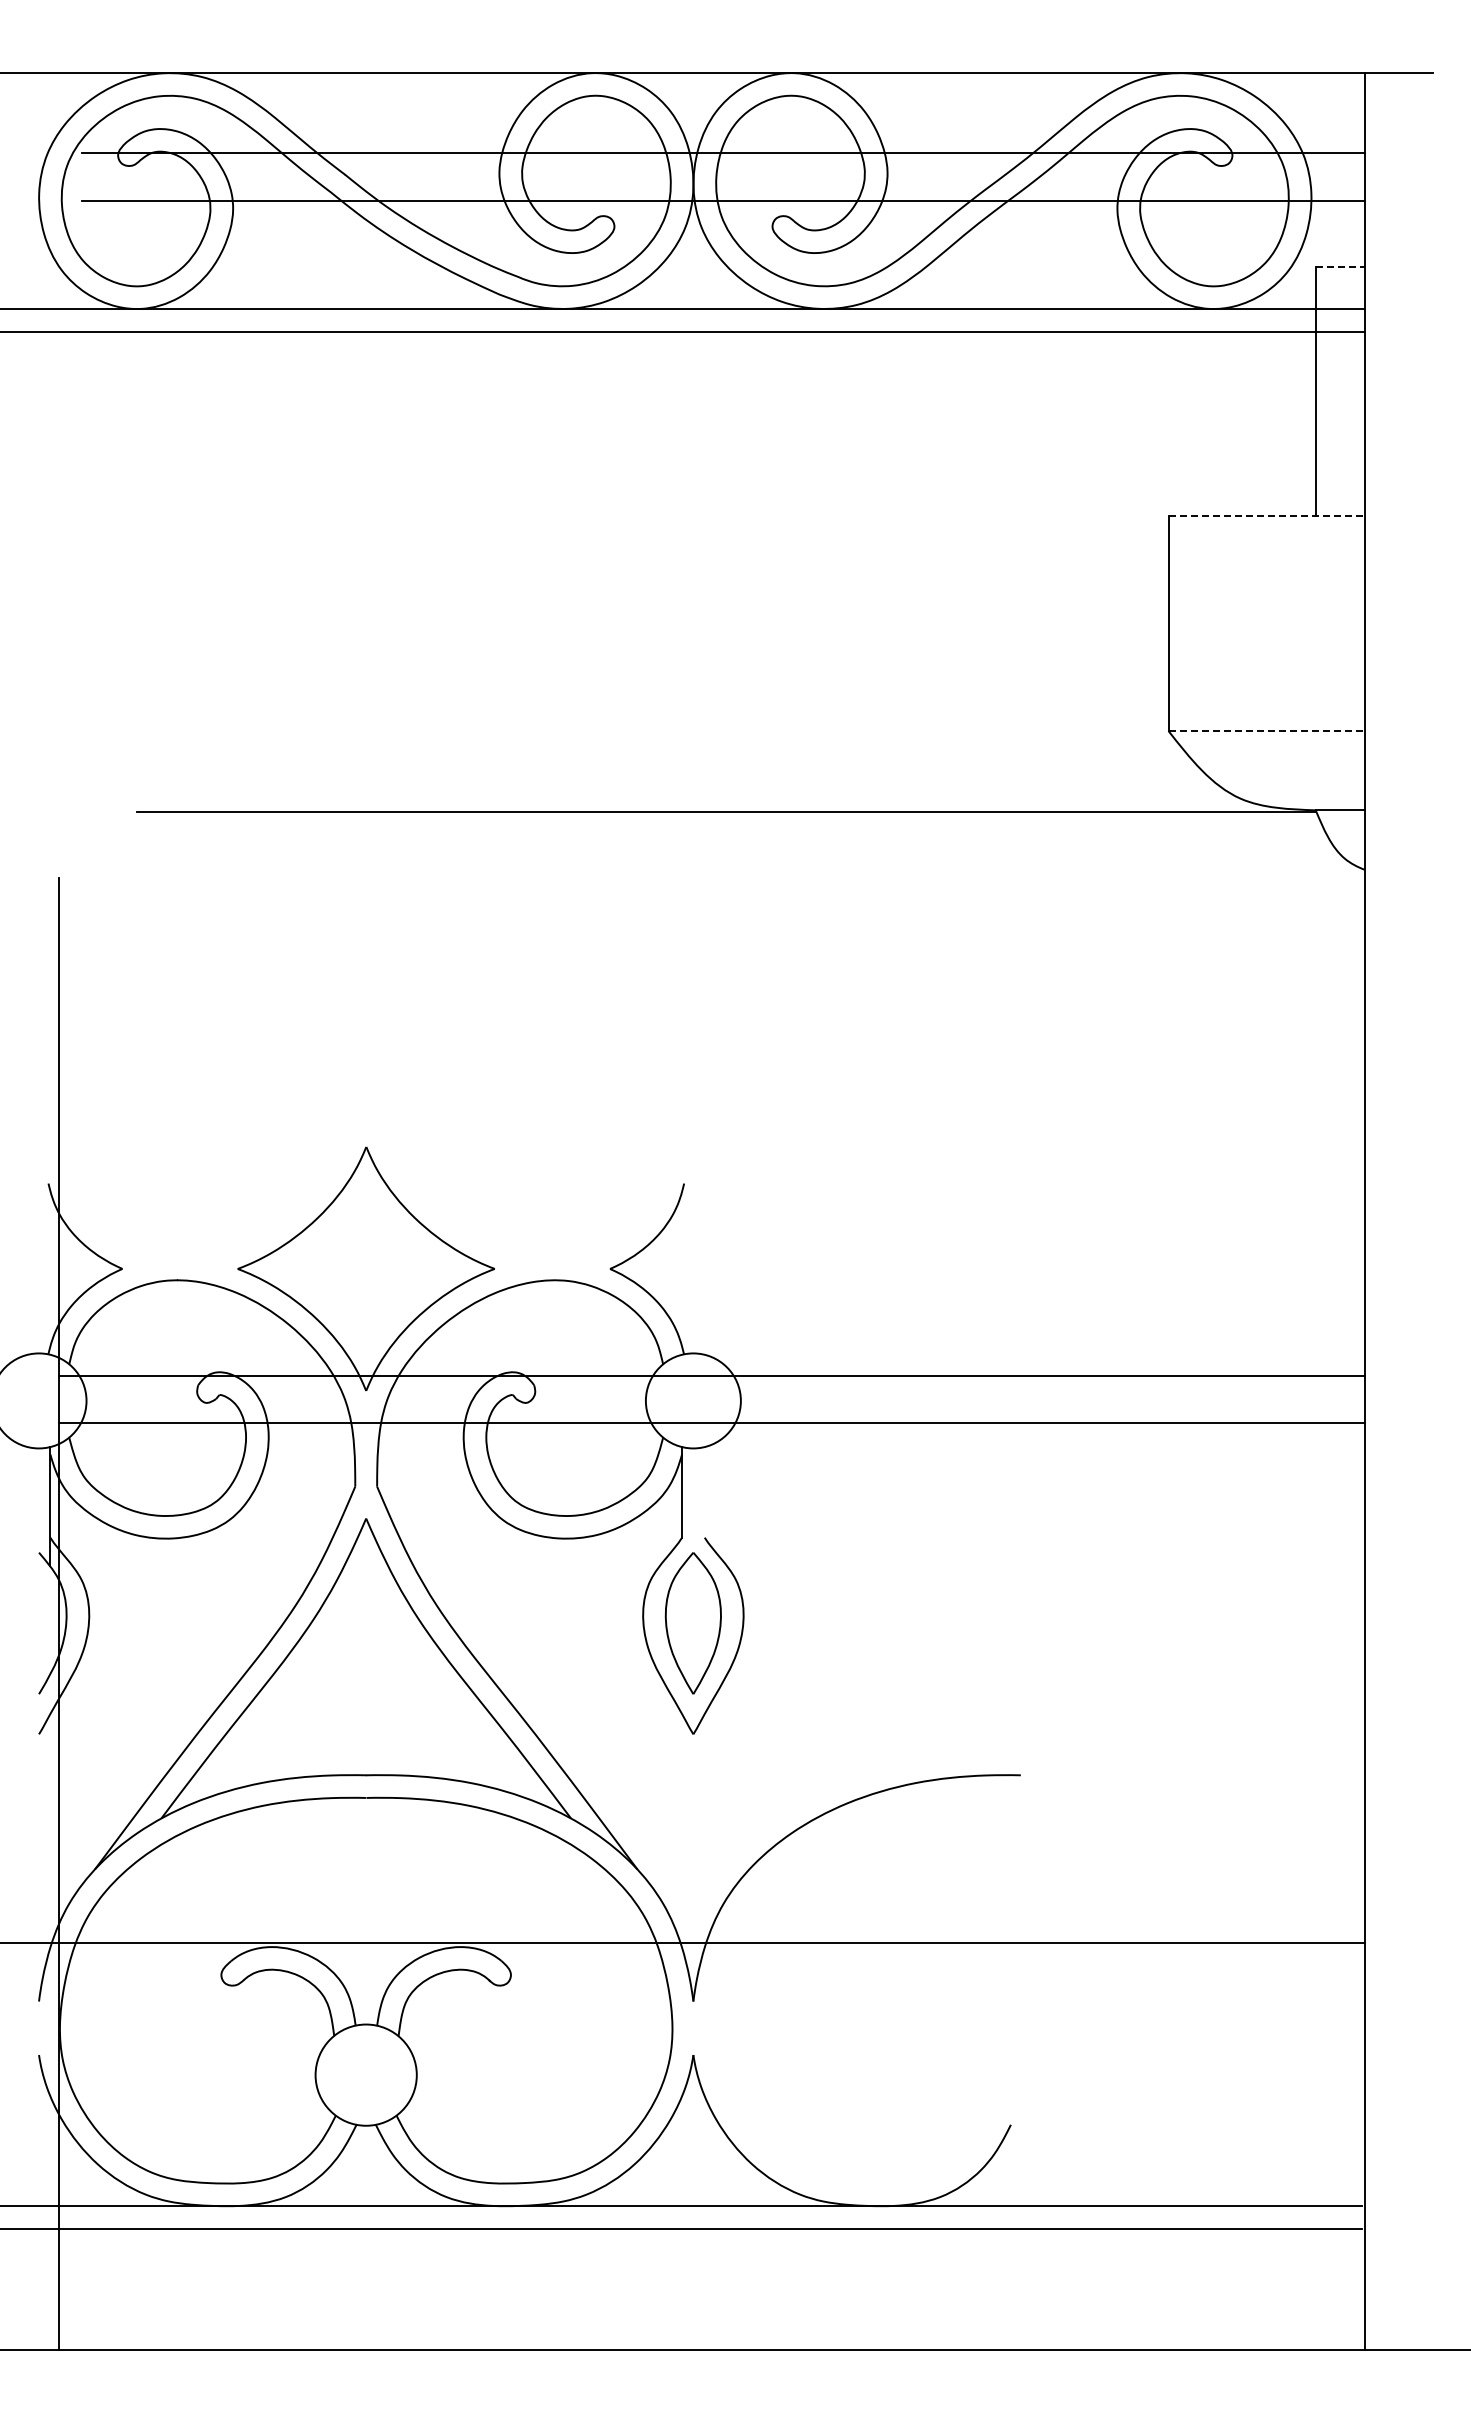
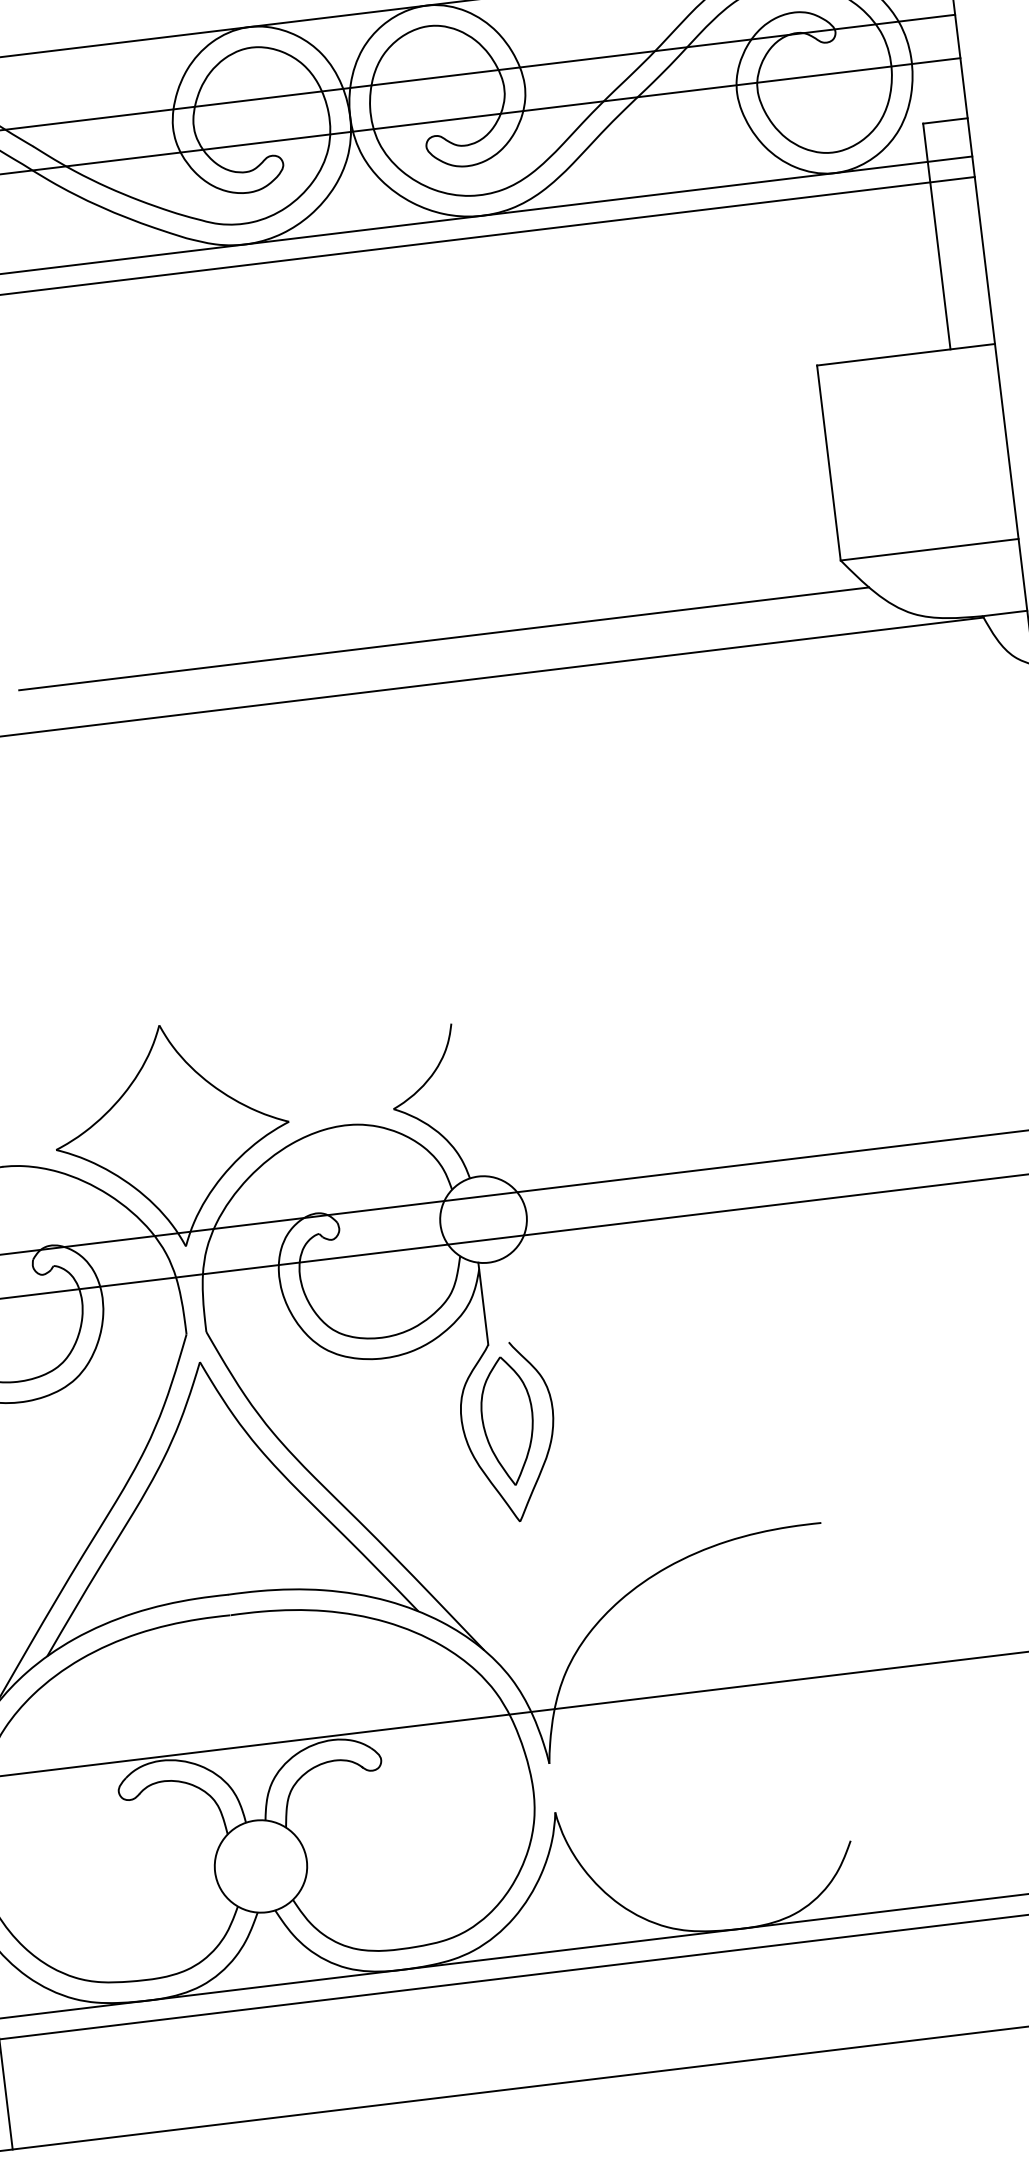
line: (1340, 266) -> (945, 120), dashed -> solid
line: (1267, 515) -> (906, 354), dashed -> solid
line: (1267, 731) -> (930, 550), dashed -> solid
line: (726, 764) -> (443, 639), added

